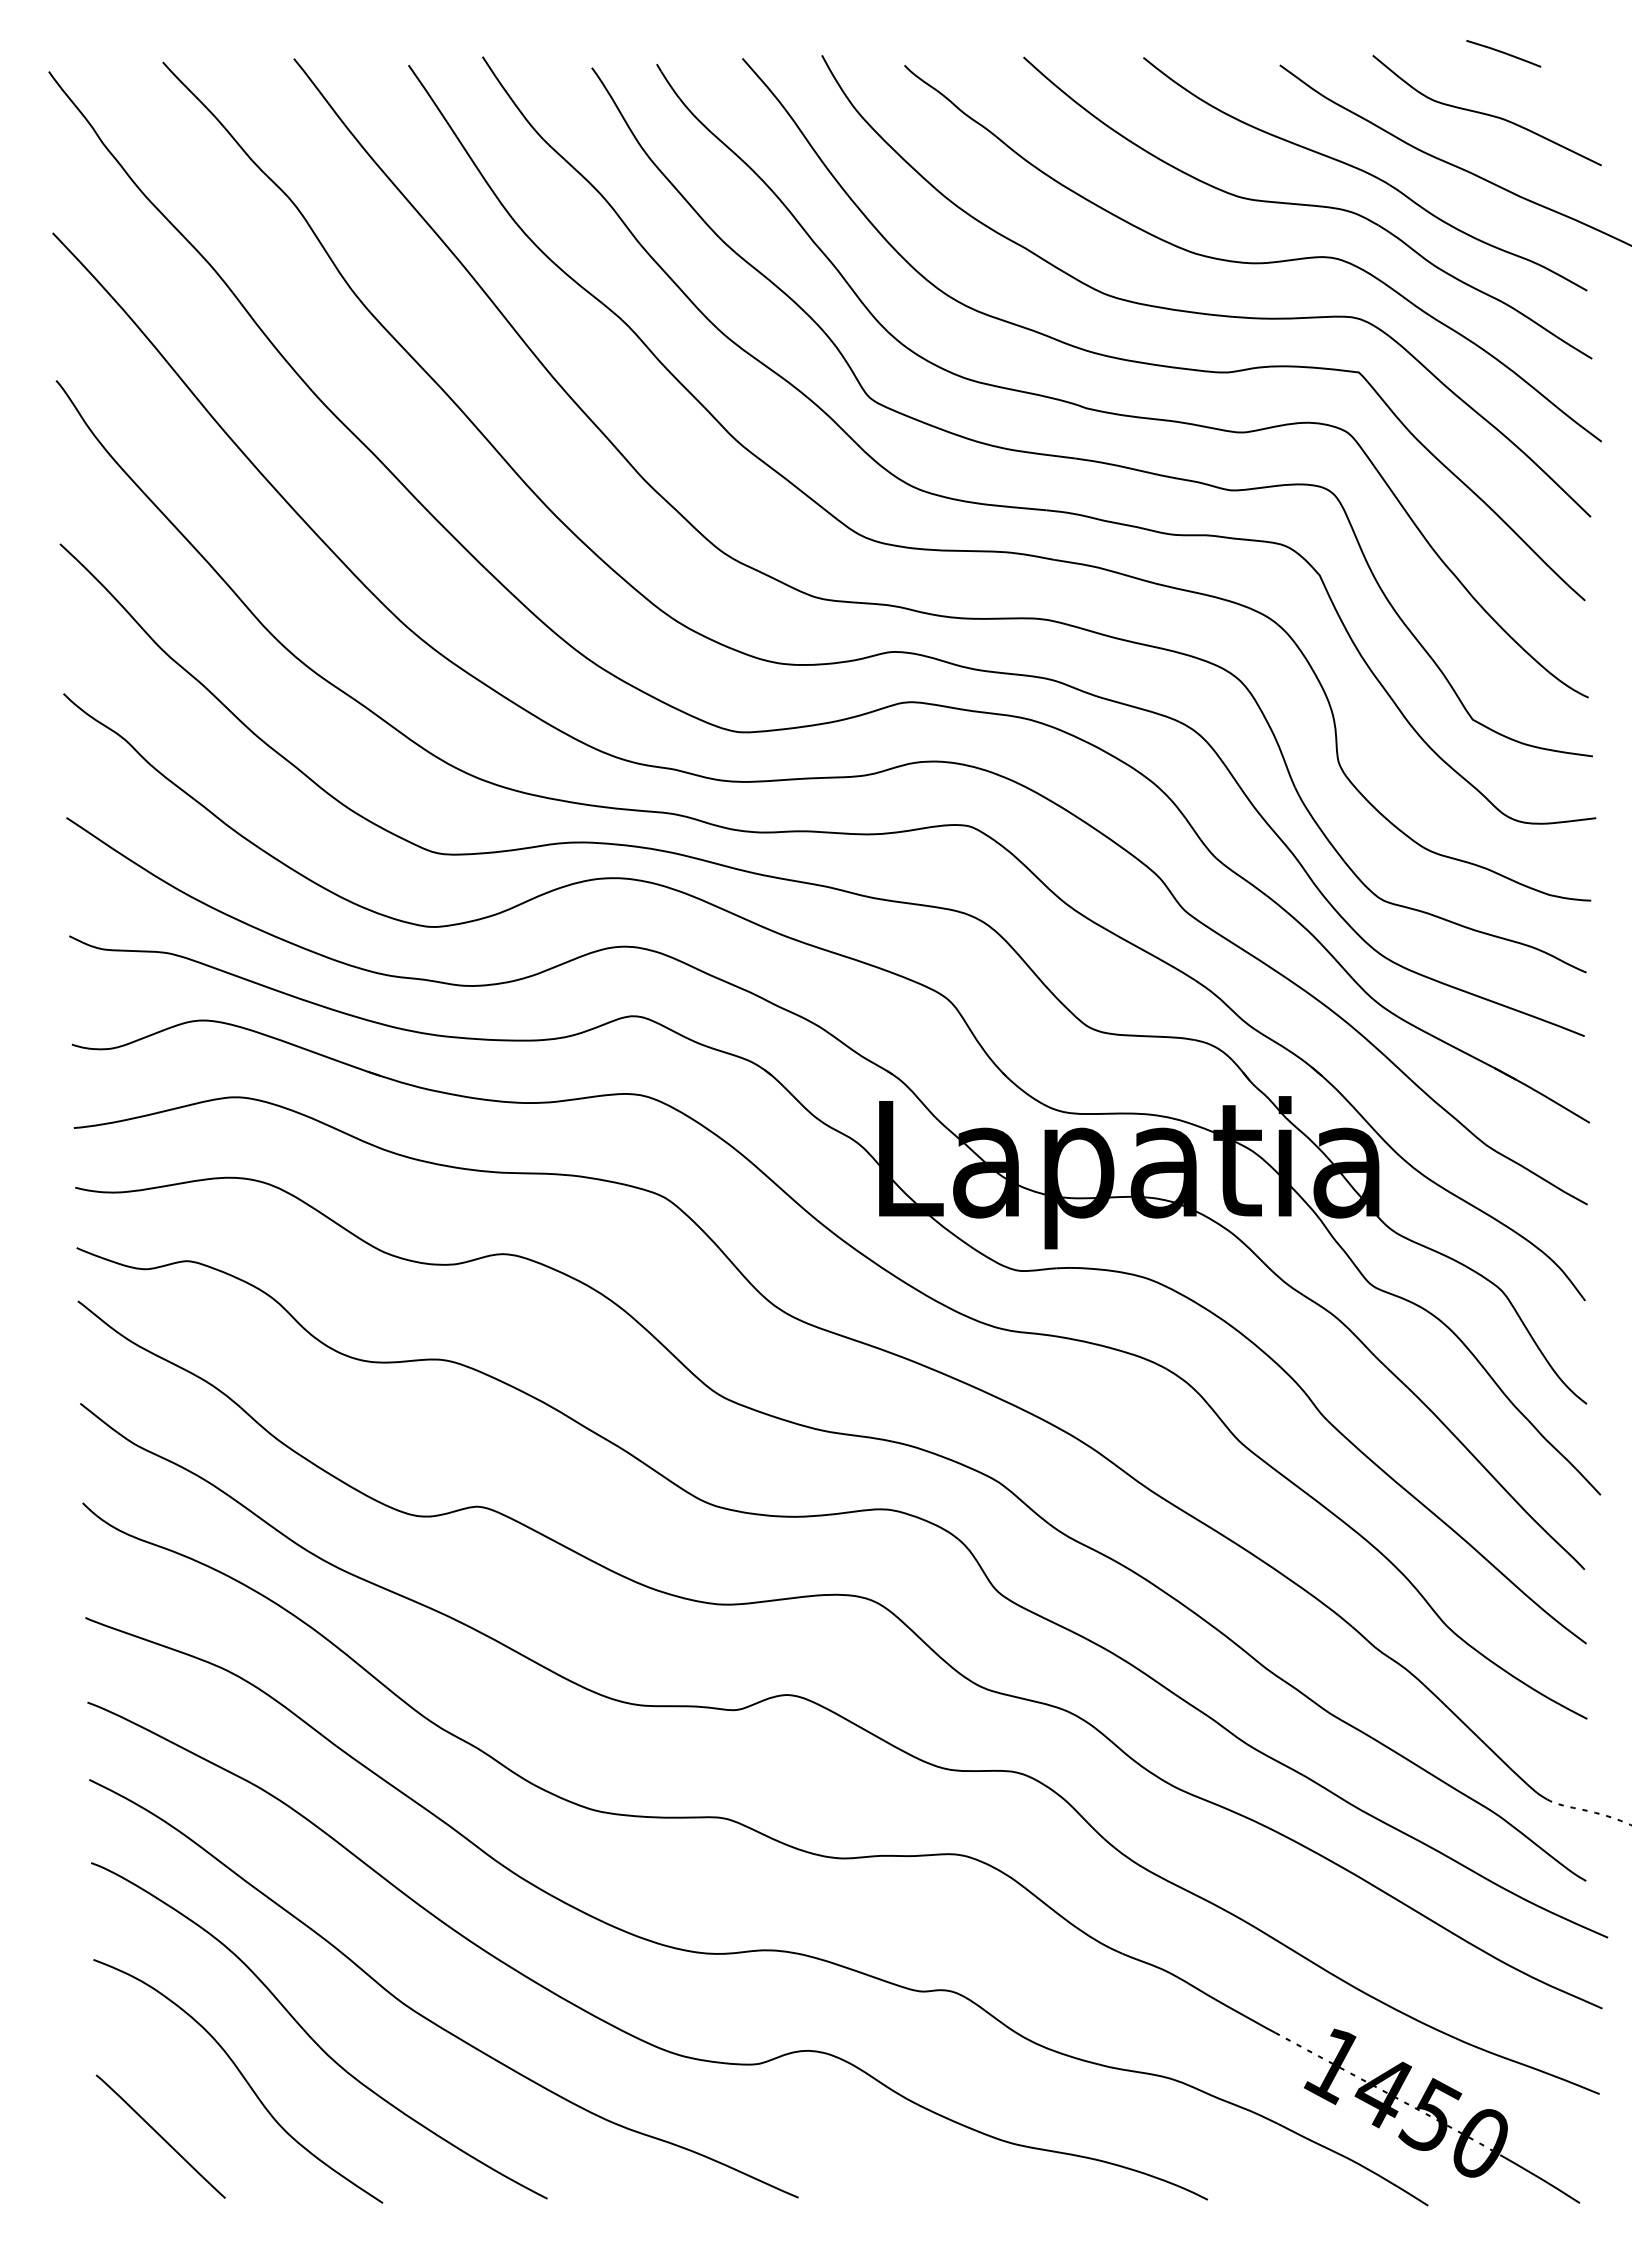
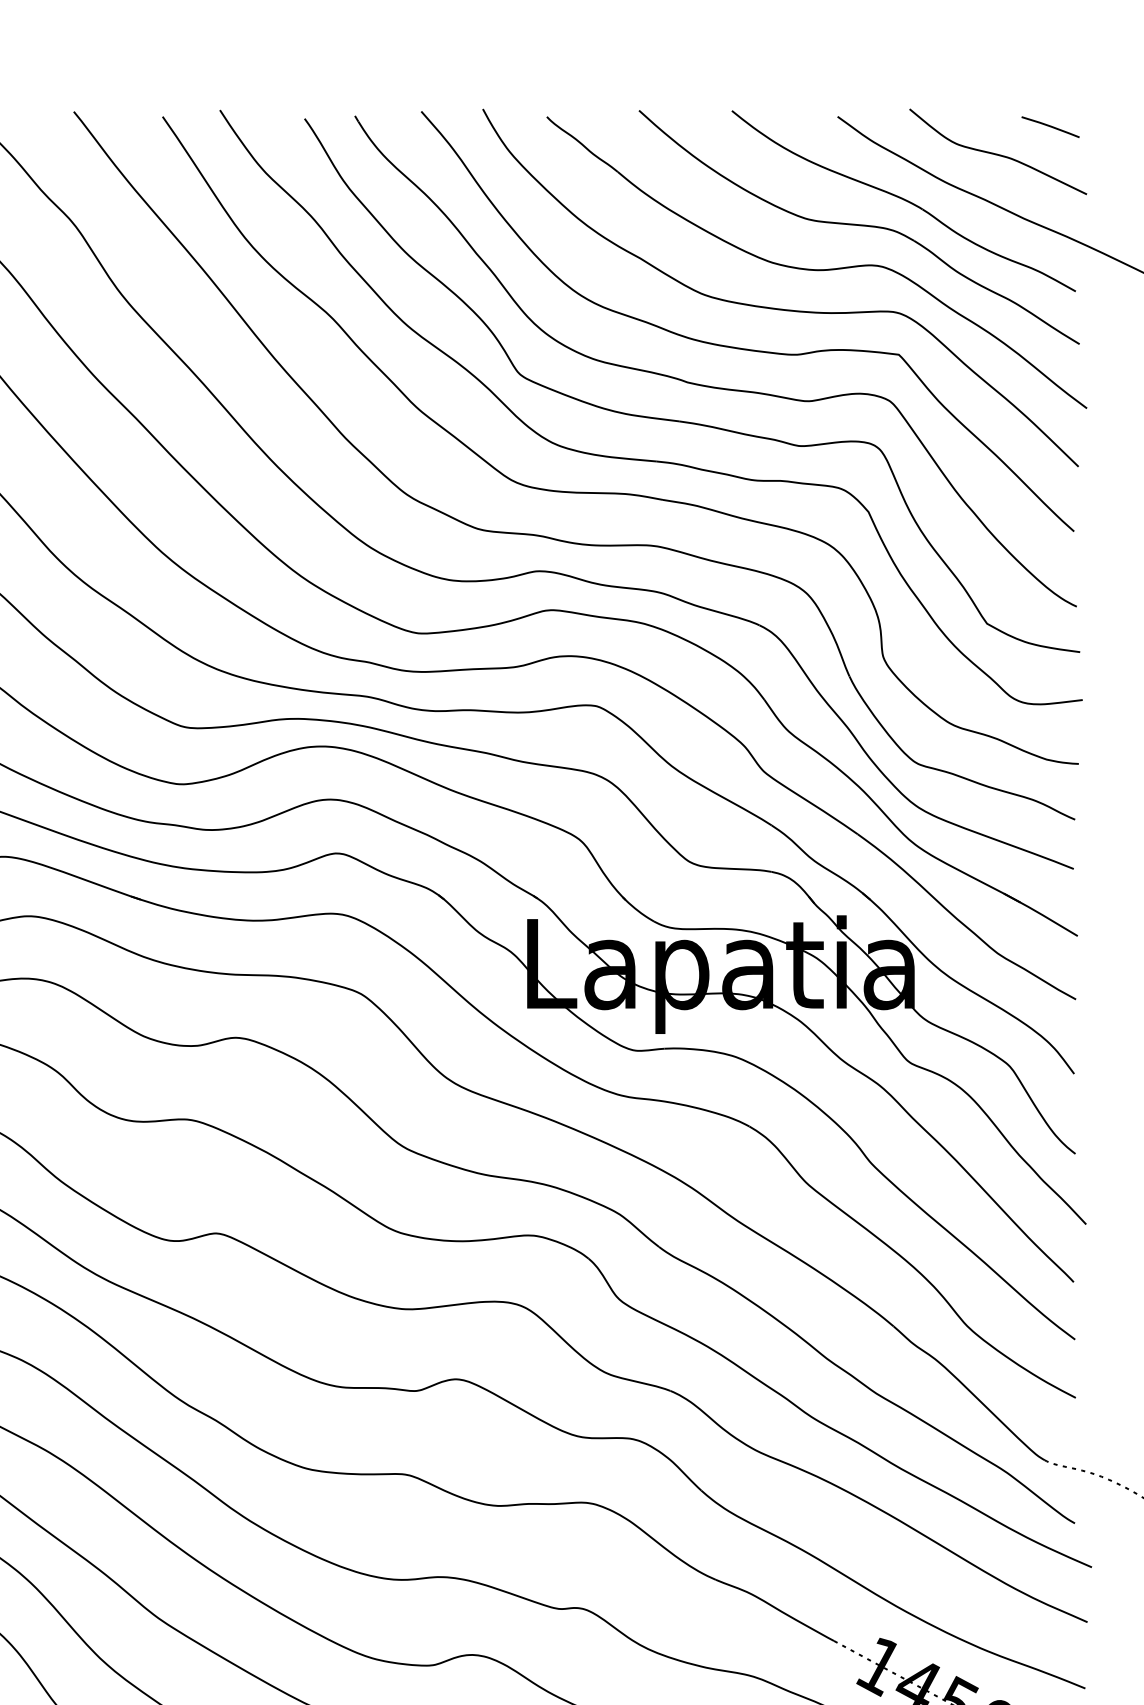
line: (1503, 53) -> (1050, 127), moved

